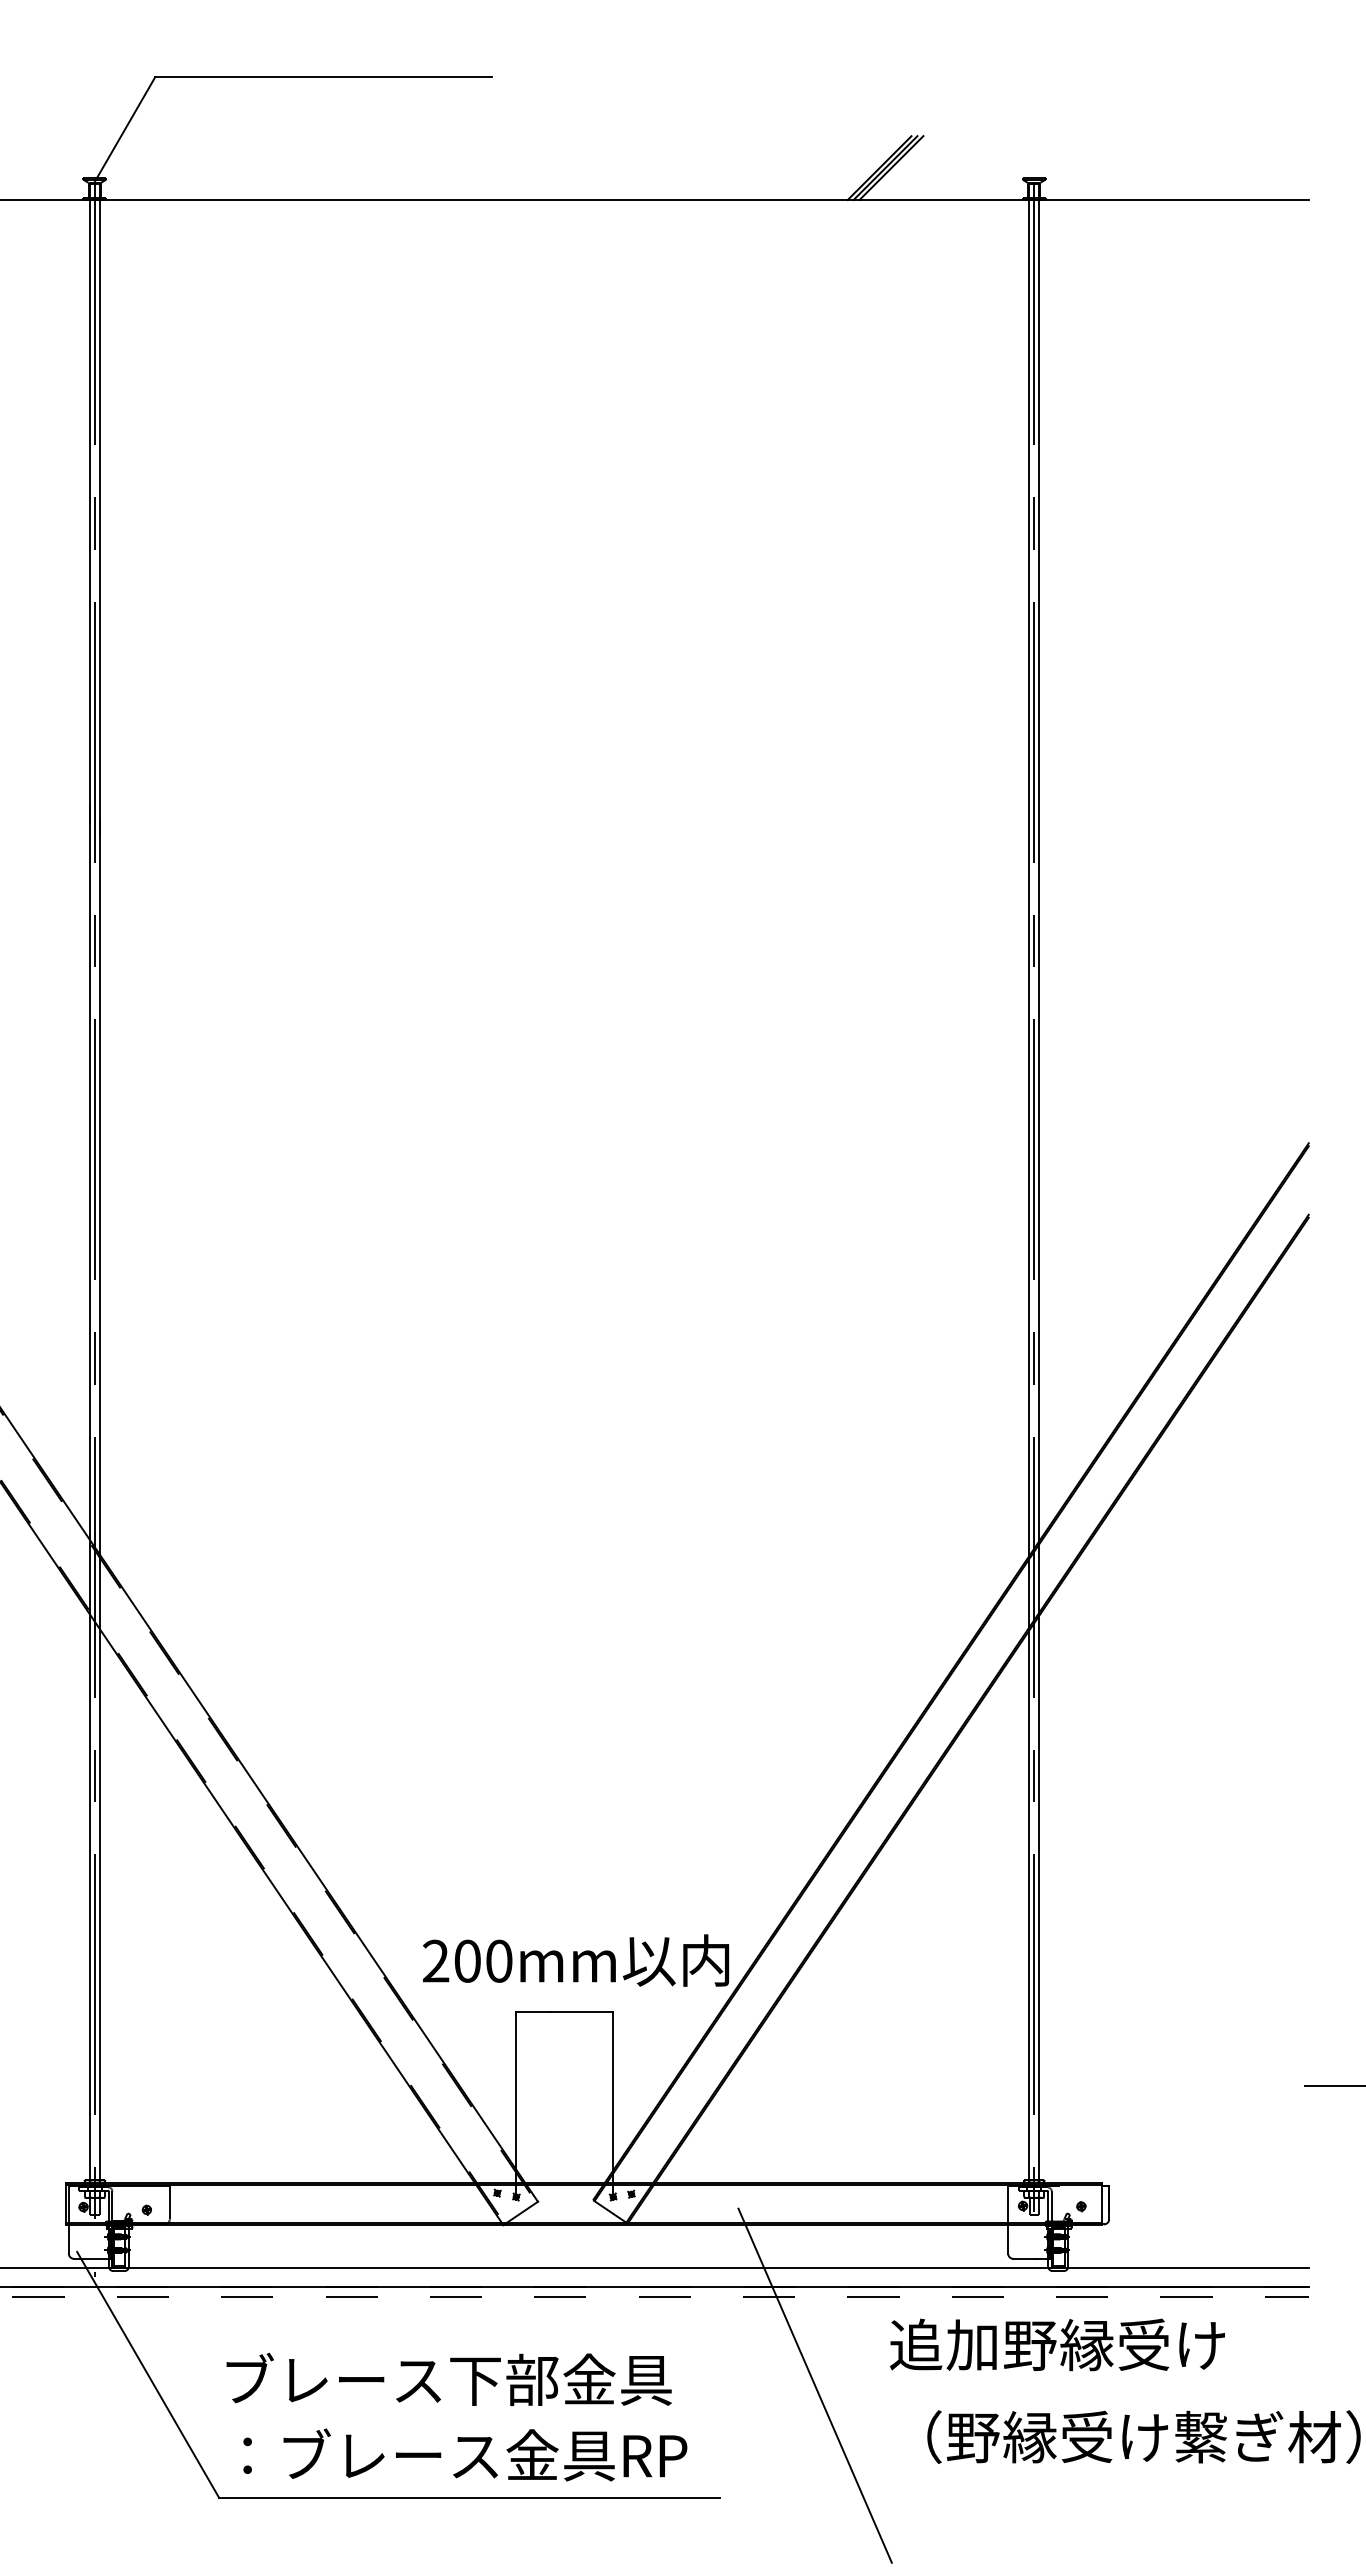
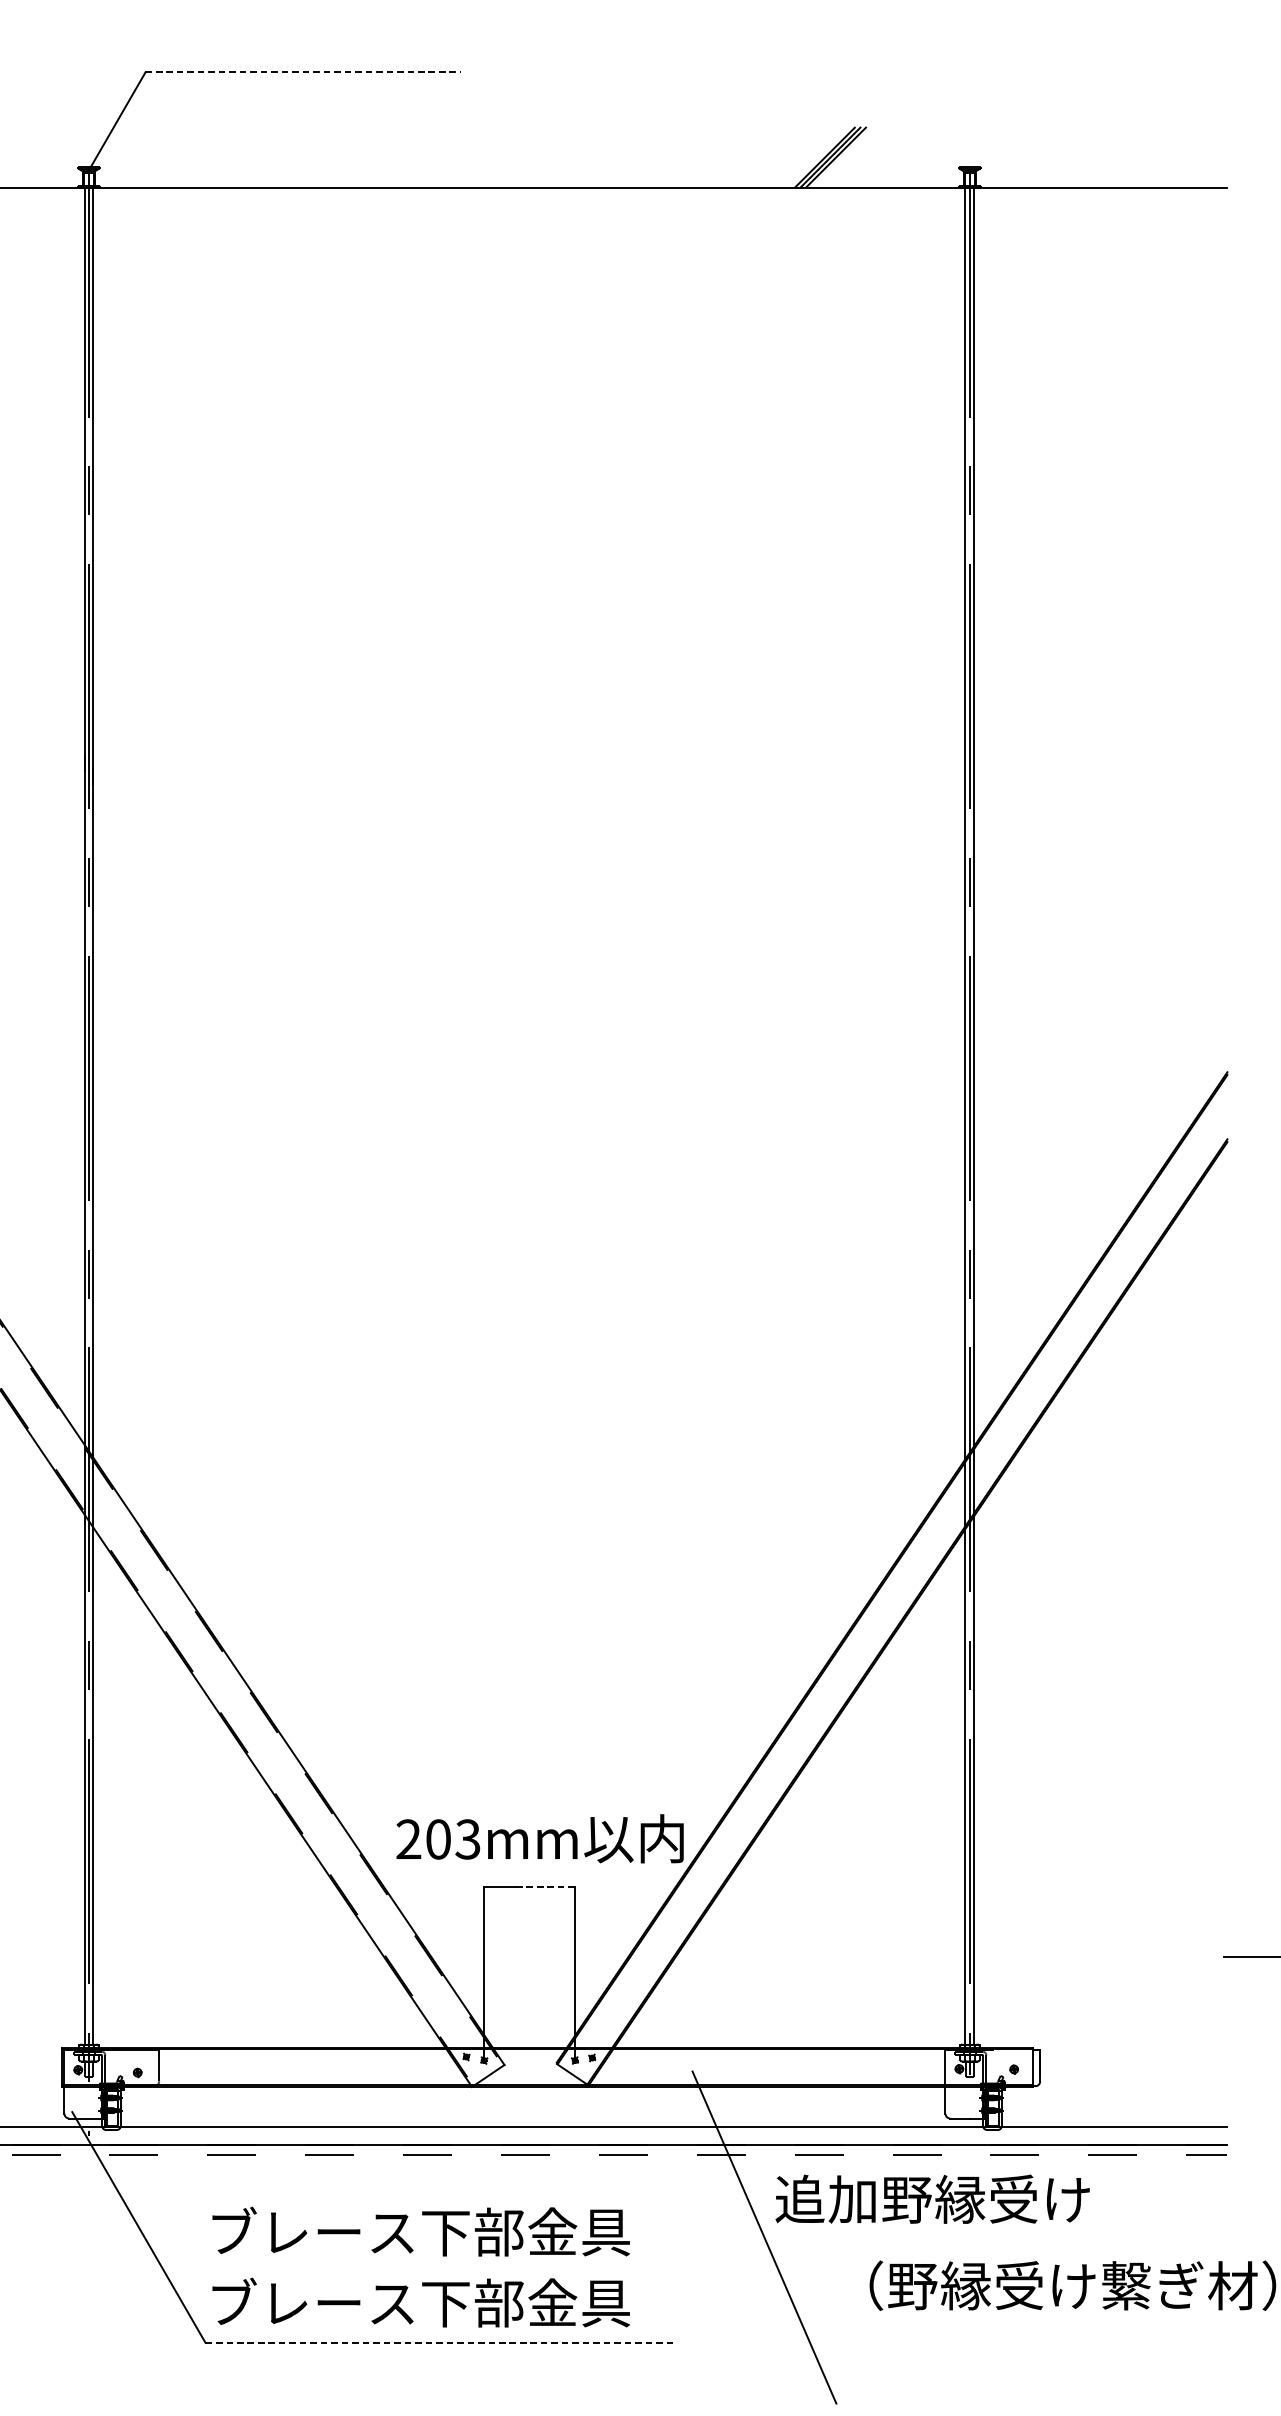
line: (324, 77) -> (304, 72), solid -> dashed
text: (498, 1960) -> (467, 1838), 200mm -> 203mm
line: (581, 2012) -> (545, 1887), solid -> dashed
text: (1057, 2344) -> (932, 2198), moved
text: (456, 2454) -> (428, 2302), ：ブレース金具RP -> ブレース下部金具
line: (470, 2498) -> (441, 2343), solid -> dashed

